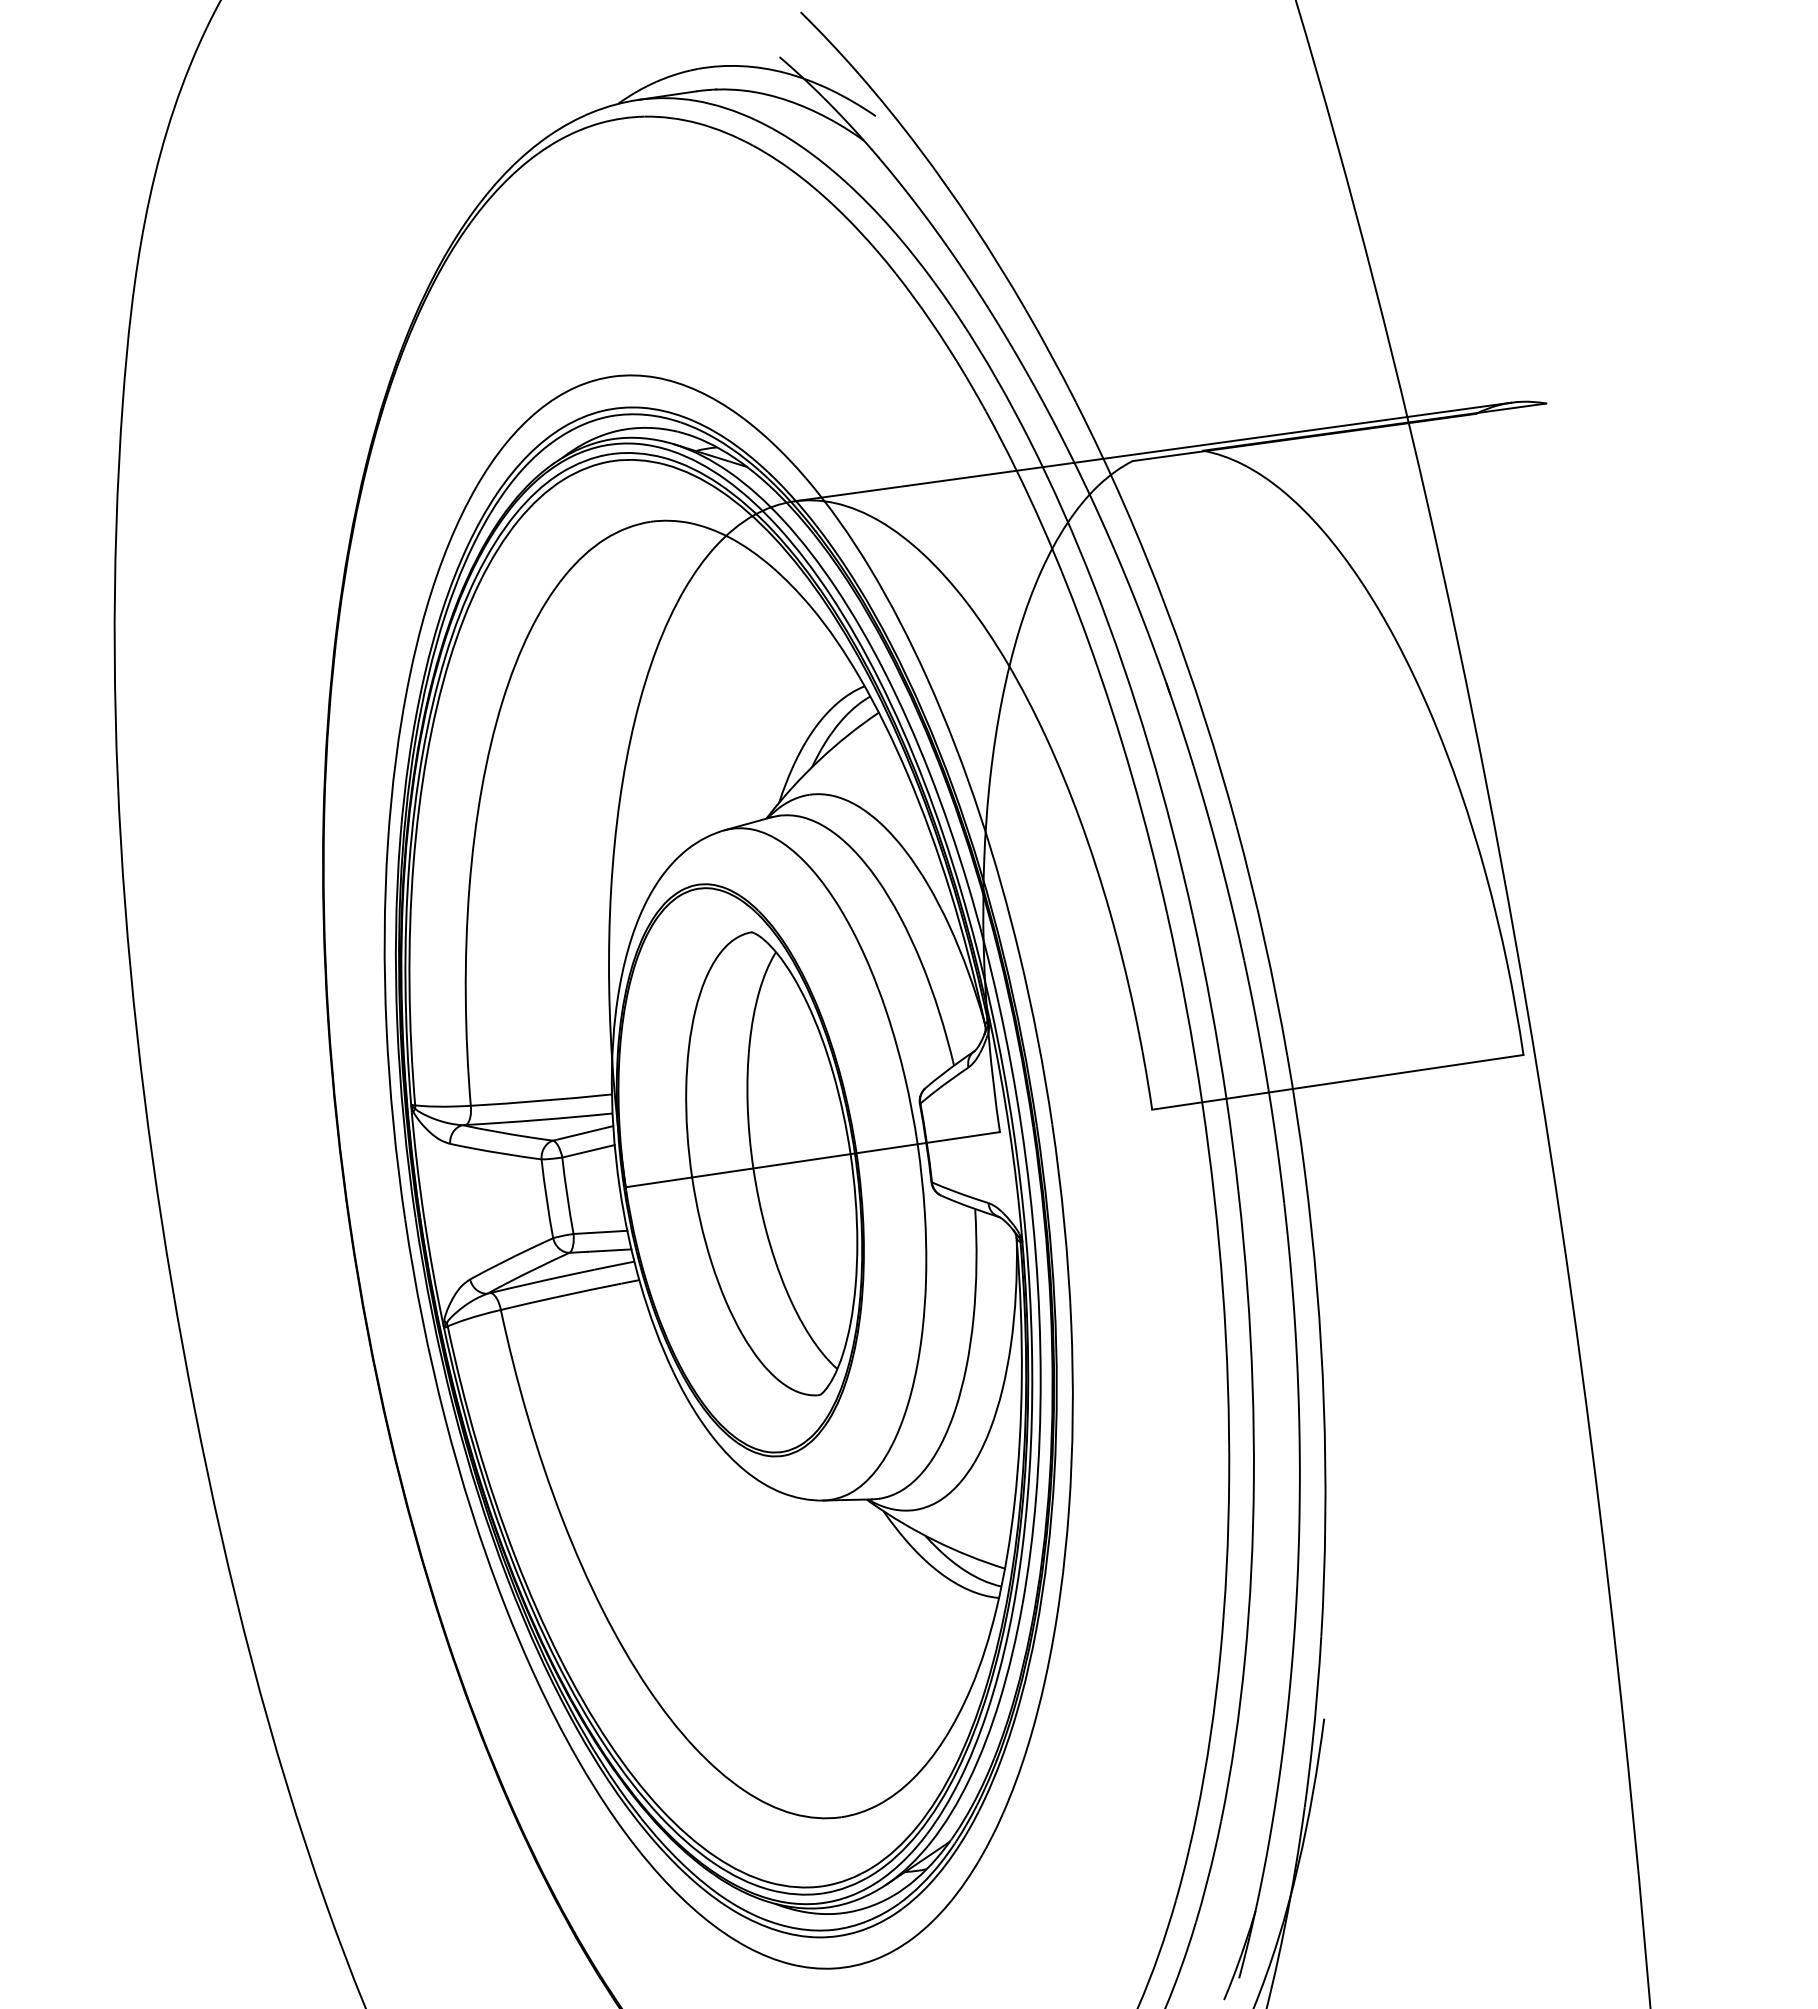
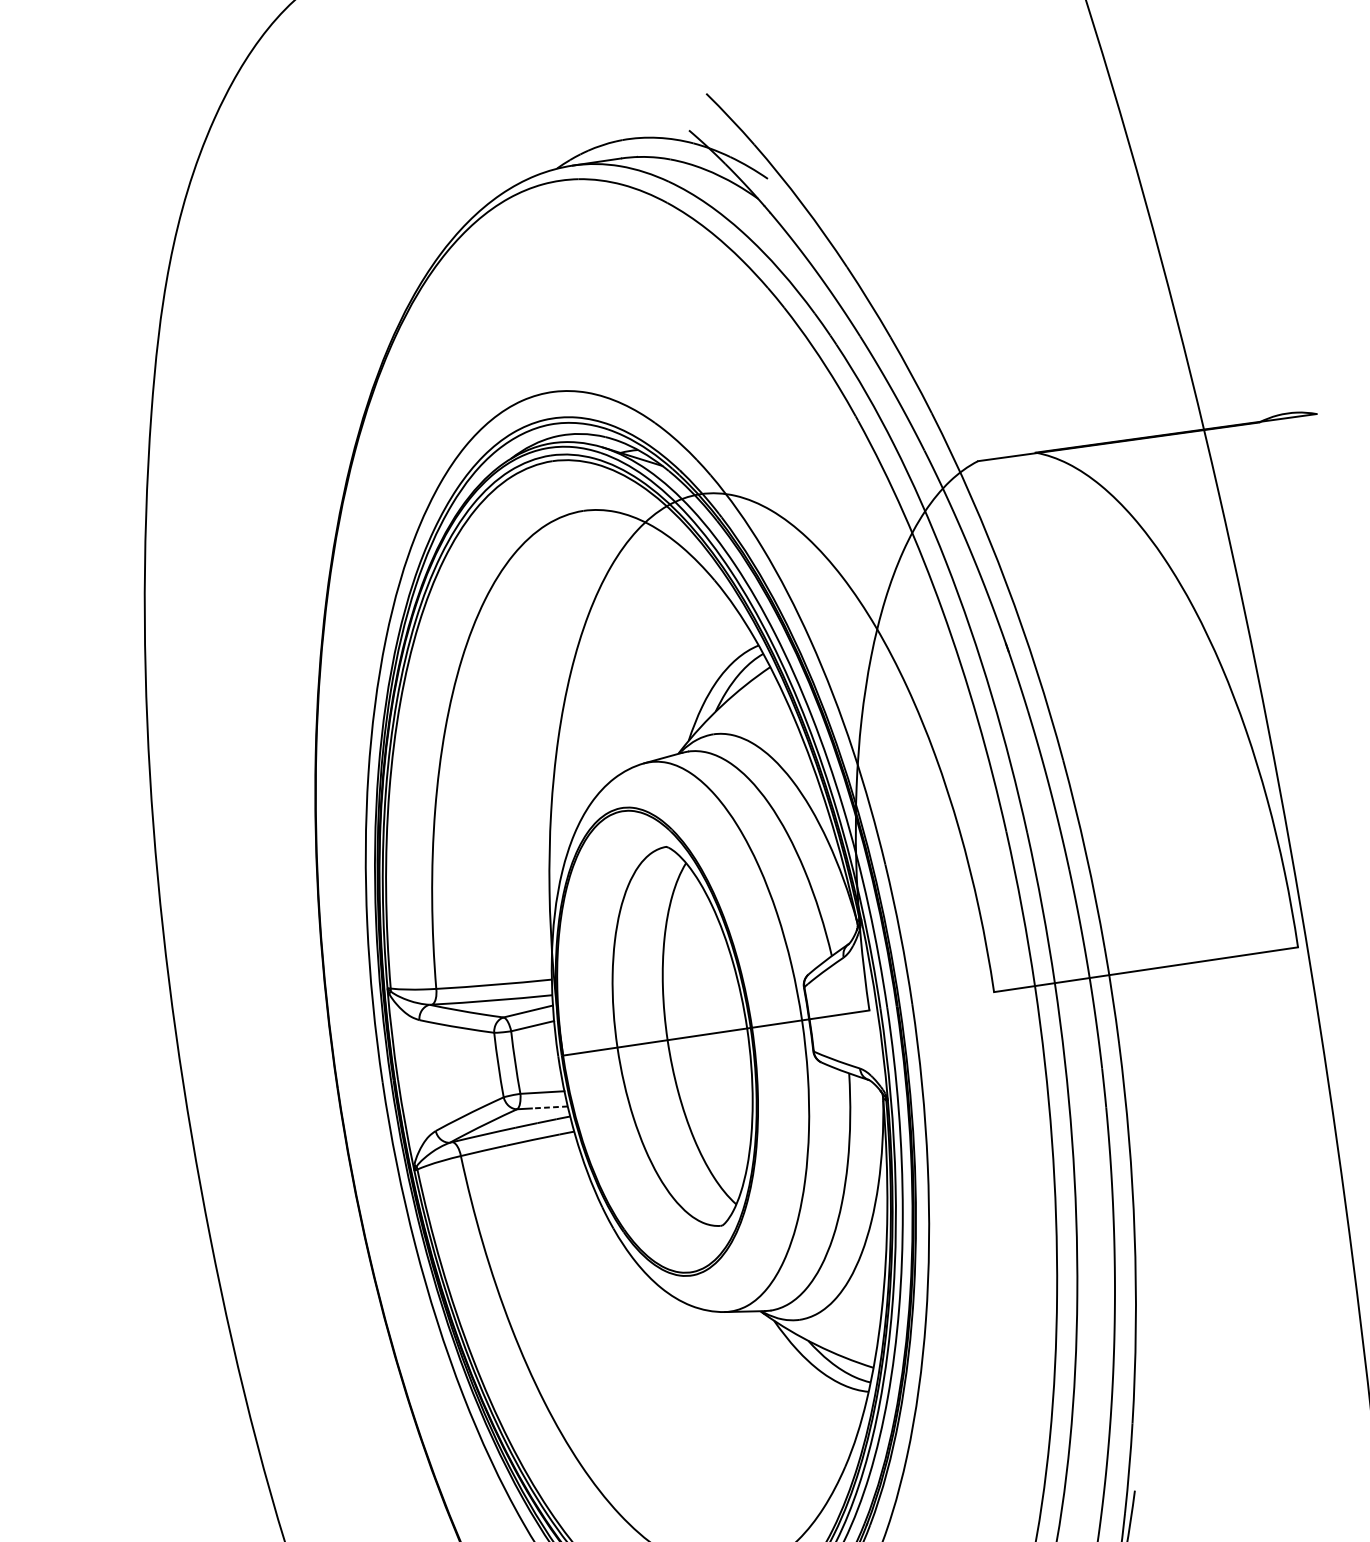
line: (1152, 451) -> (994, 453), removed
line: (609, 1250) -> (549, 1107), solid -> dashed

